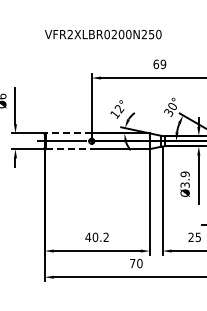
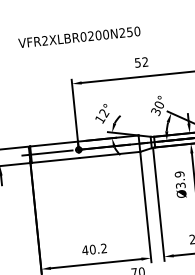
text: (159, 64) -> (141, 62), 69 -> 52
line: (68, 133) -> (53, 144), dashed -> solid
line: (68, 149) -> (55, 160), dashed -> solid

